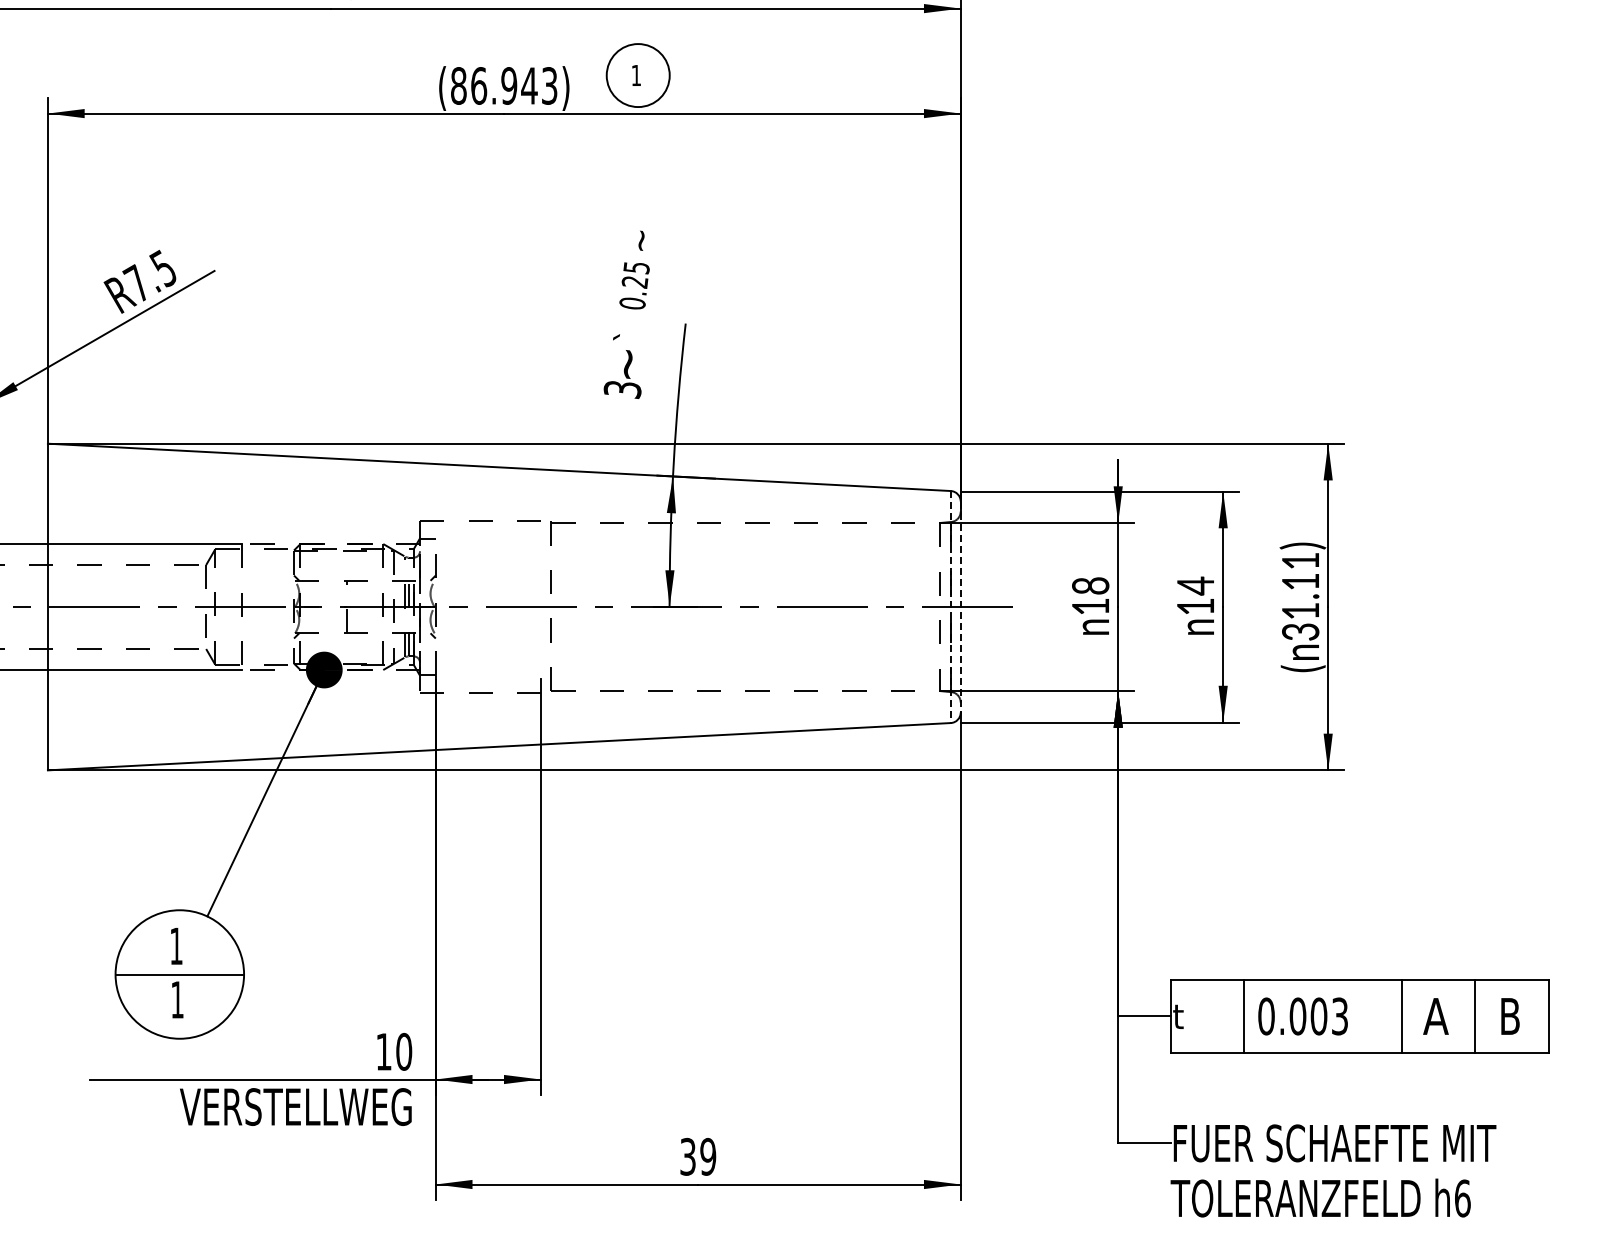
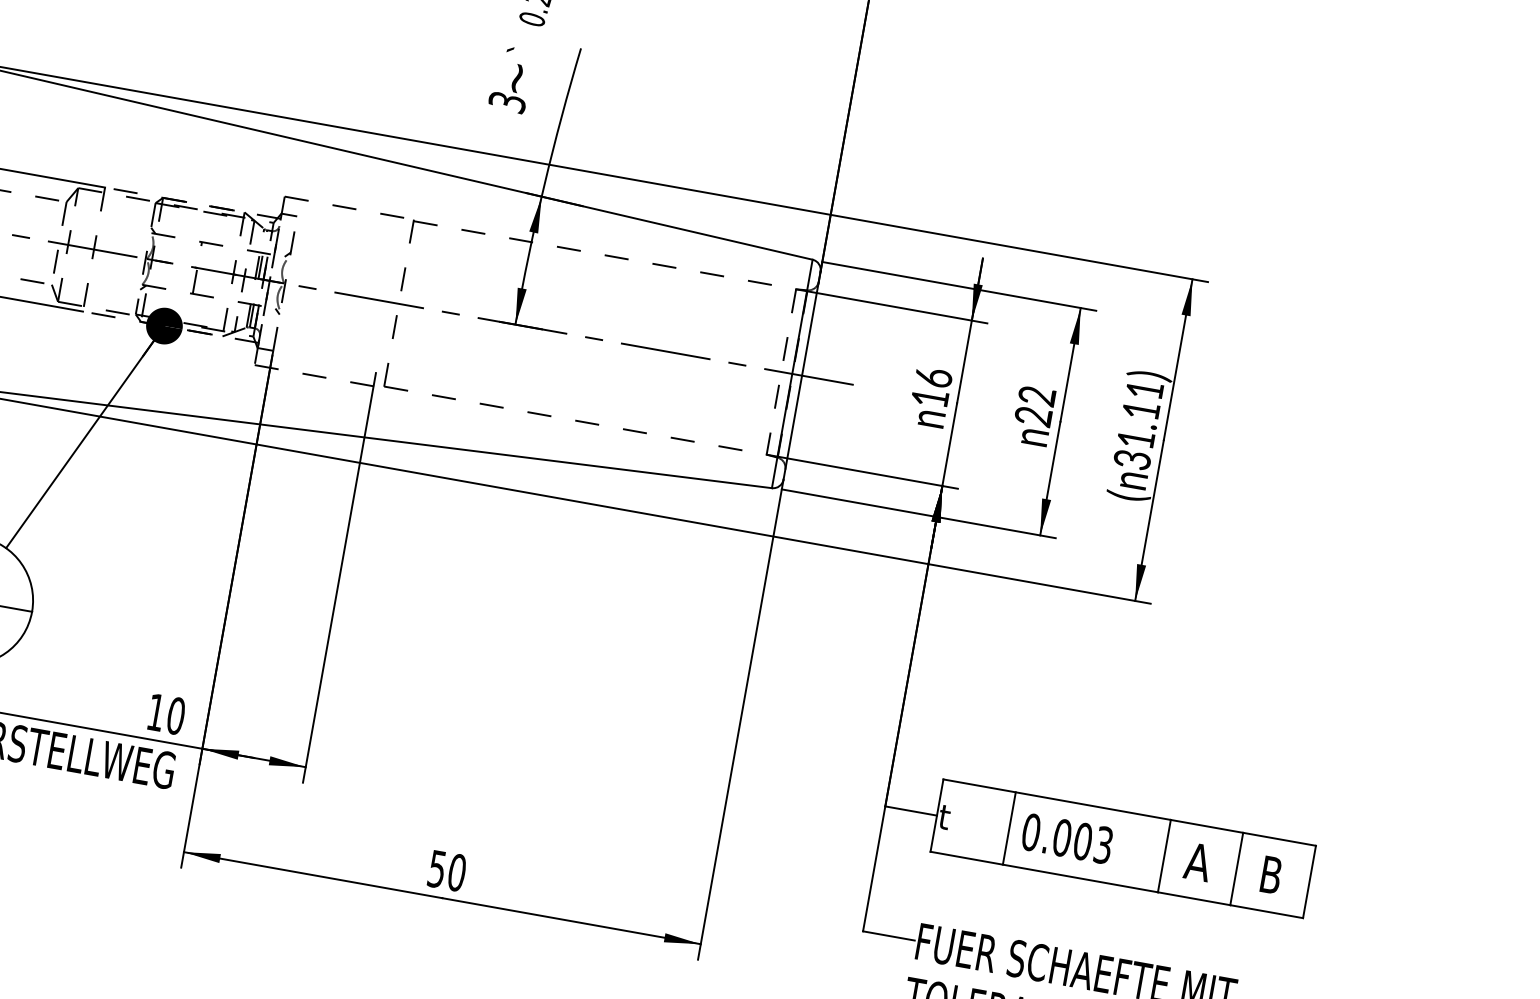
text: (1090, 585) -> (933, 377), 18 -> 16
text: (1195, 595) -> (1035, 405), 14 -> 22
line: (950, 607) -> (791, 374), dashed -> solid
line: (960, 607) -> (801, 376), dashed -> solid
text: (698, 1156) -> (447, 870), 39 -> 50

